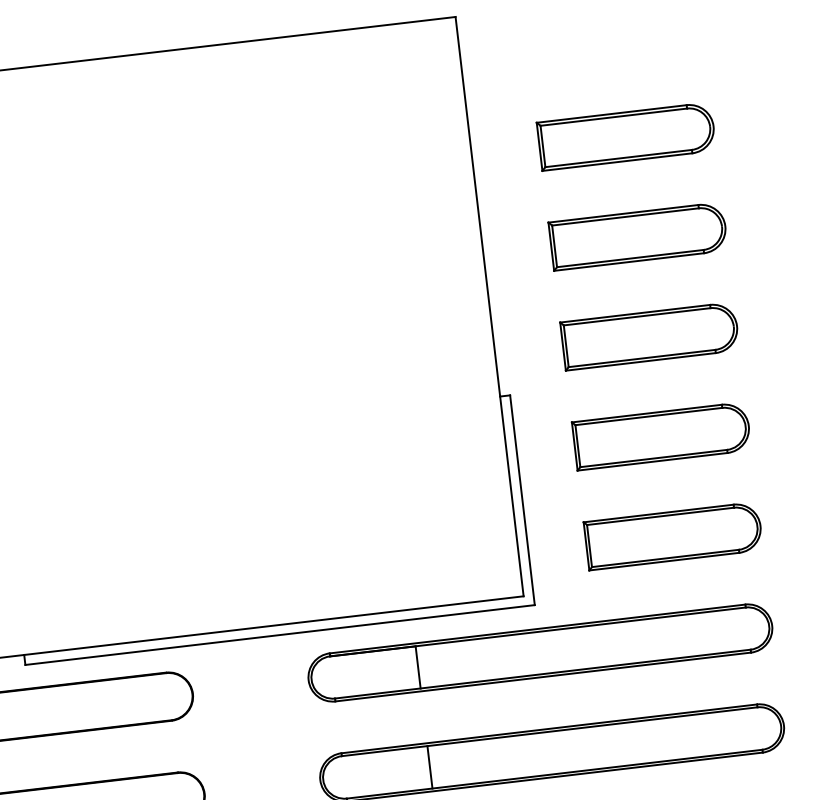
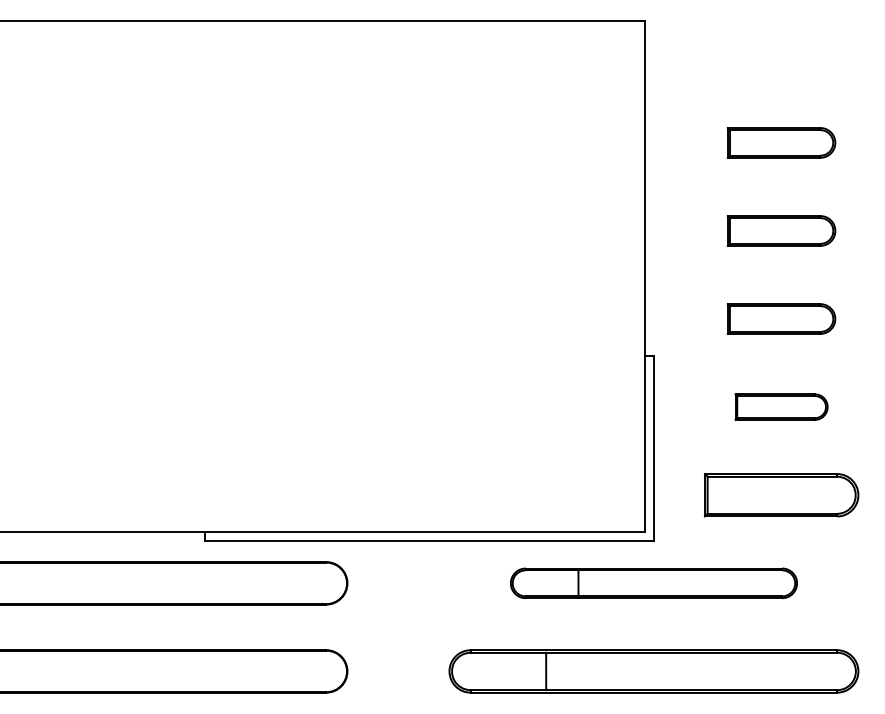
part: (626, 136) -> (781, 142), size x0.7
part: (638, 236) -> (781, 230), size x0.7
part: (649, 335) -> (781, 318), size x0.7
part: (661, 435) -> (781, 406), size x0.6
part: (539, 653) -> (653, 583), size x0.7

